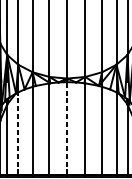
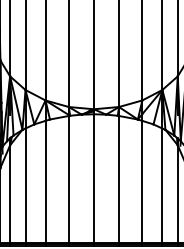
line: (67, 128) -> (93, 178), dashed -> solid
line: (18, 133) -> (25, 185), dashed -> solid

